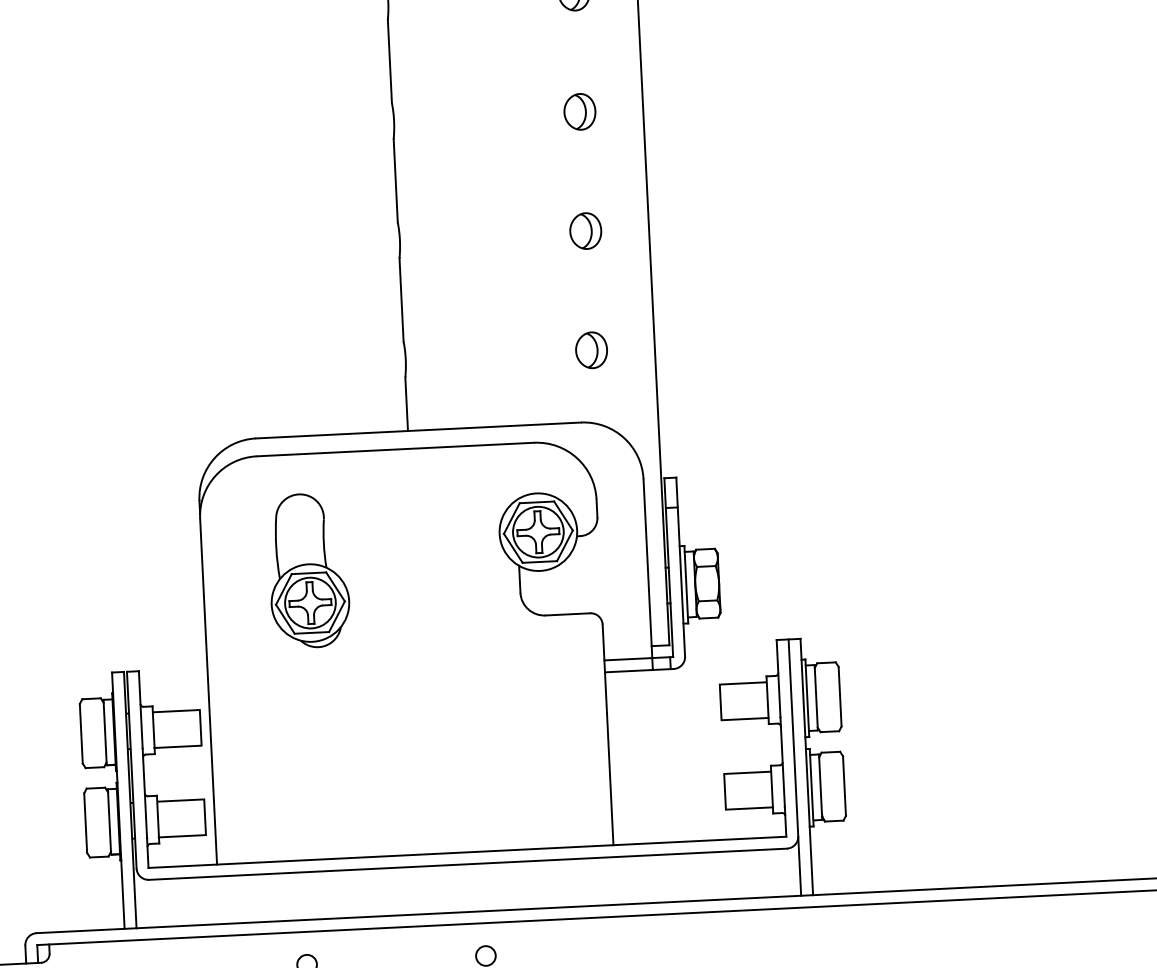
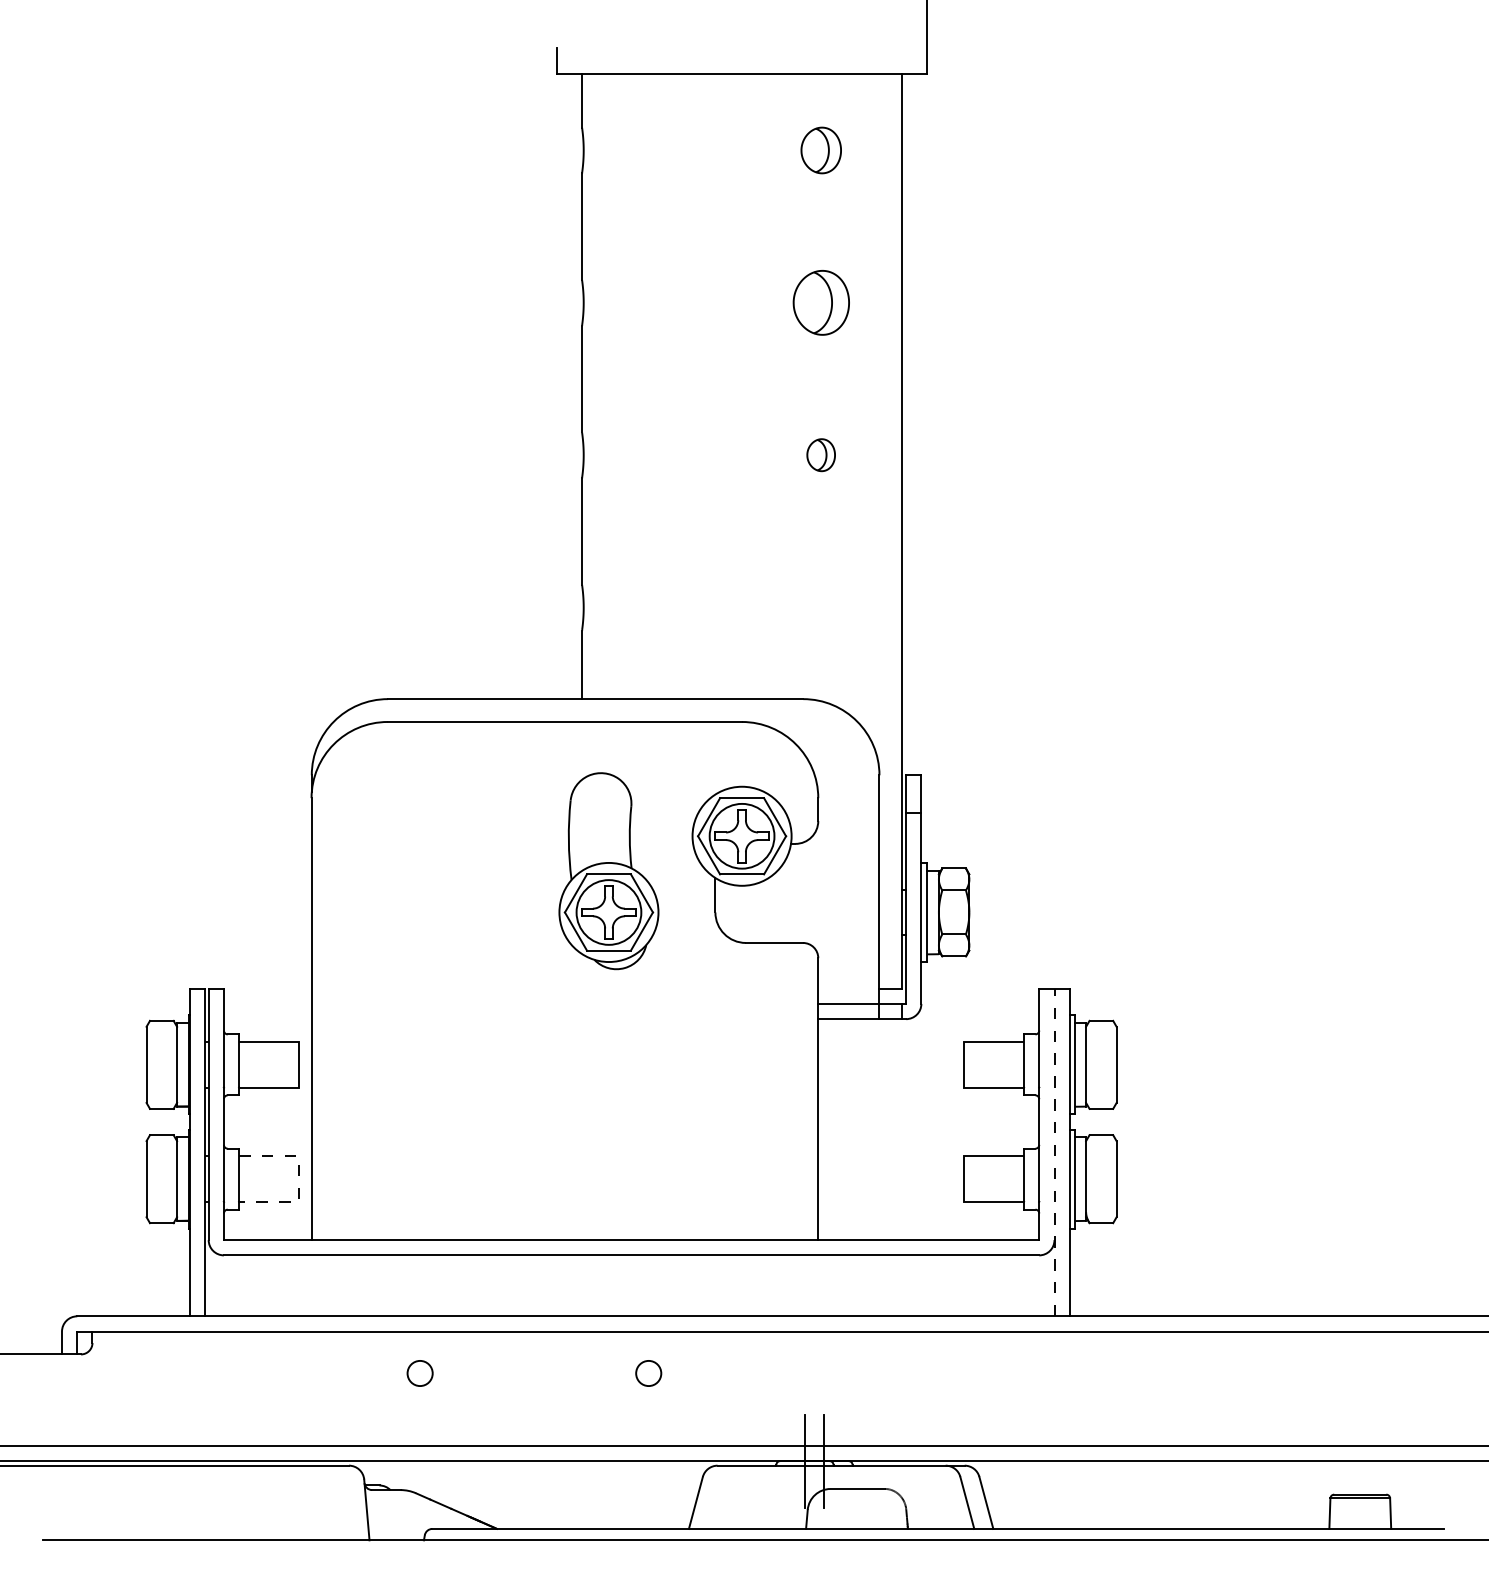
part: (579, 111) -> (820, 302), size x1.4
part: (585, 230) -> (820, 454), size x0.7
part: (590, 350) -> (820, 607), removed
part: (308, 571) -> (608, 871), moved
line: (794, 767) -> (1054, 1152), solid -> dashed
line: (205, 817) -> (299, 1179), solid -> dashed

